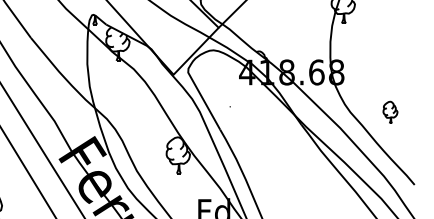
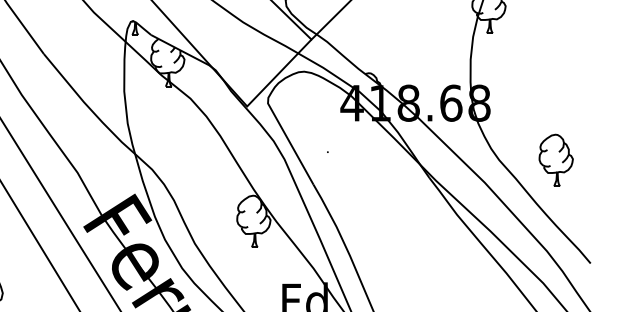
part: (390, 112) -> (556, 160), size x1.67

